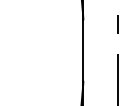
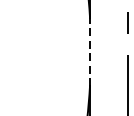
line: (83, 50) -> (90, 51), solid -> dashed

